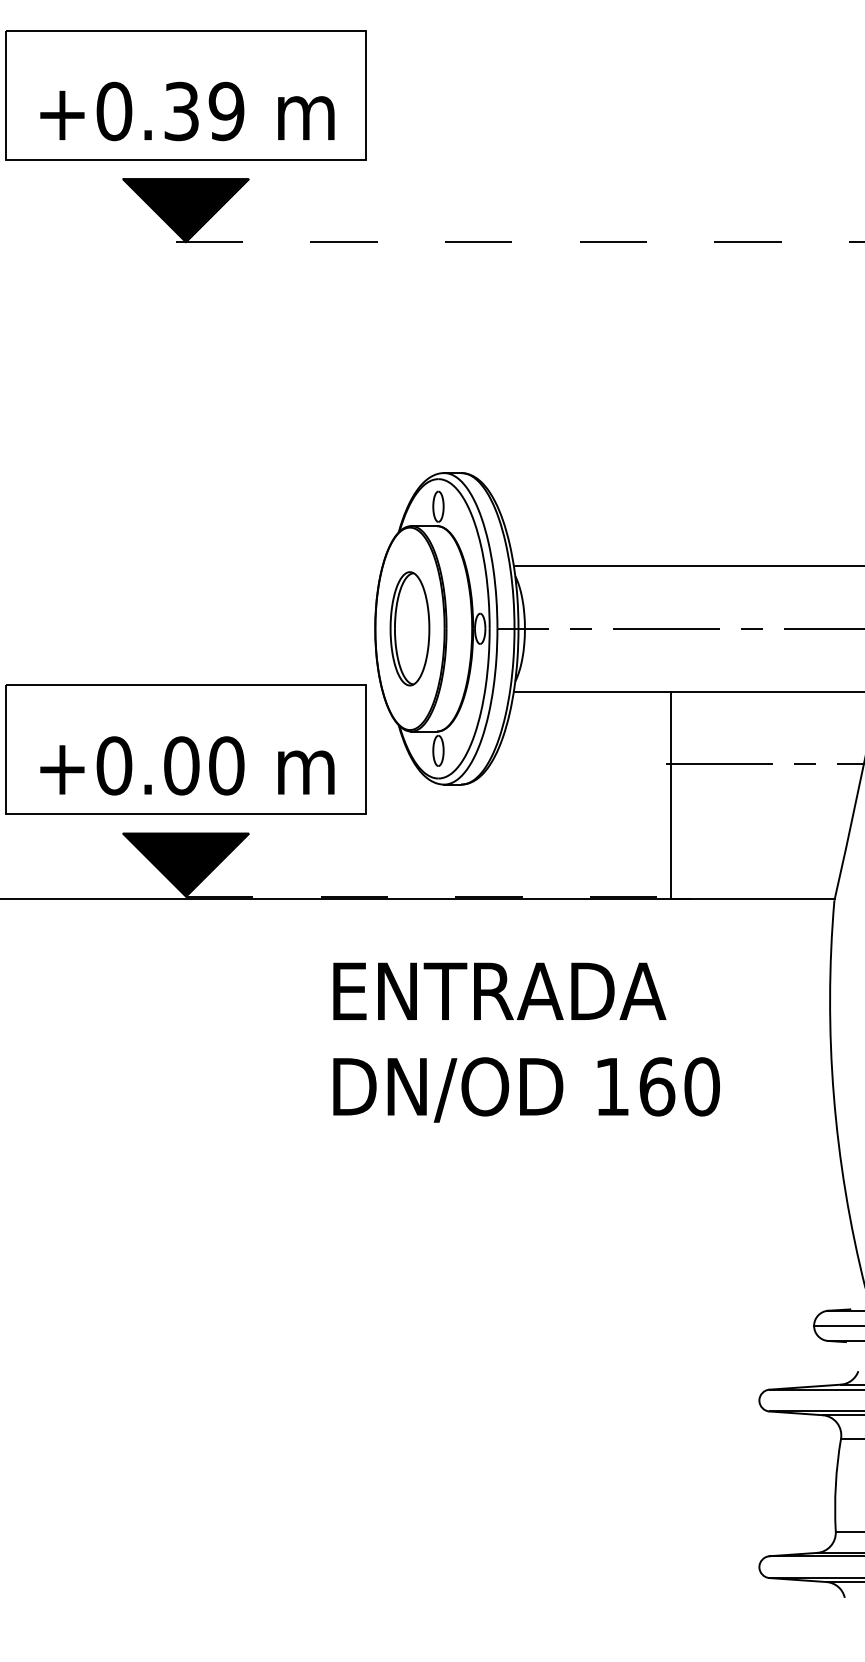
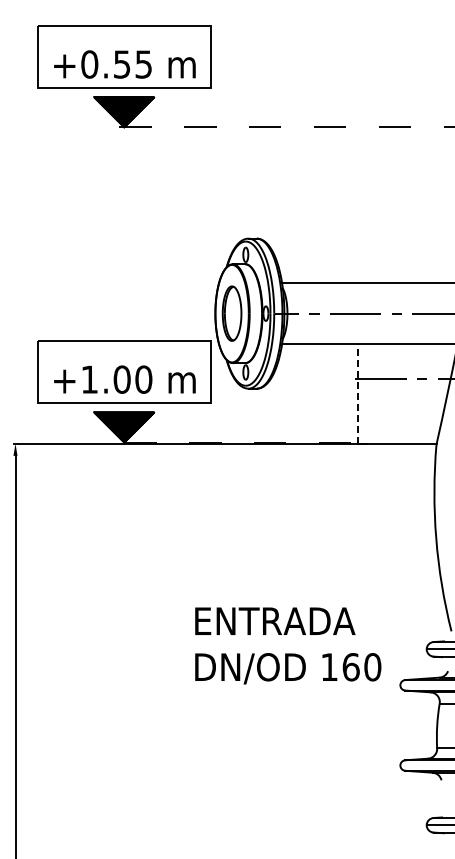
text: (205, 111) -> (133, 64), +0.39 -> +0.55
text: (113, 765) -> (89, 379), +0.00 -> +1.00
line: (670, 794) -> (357, 393), solid -> dashed
text: (527, 1041) -> (288, 645), moved

